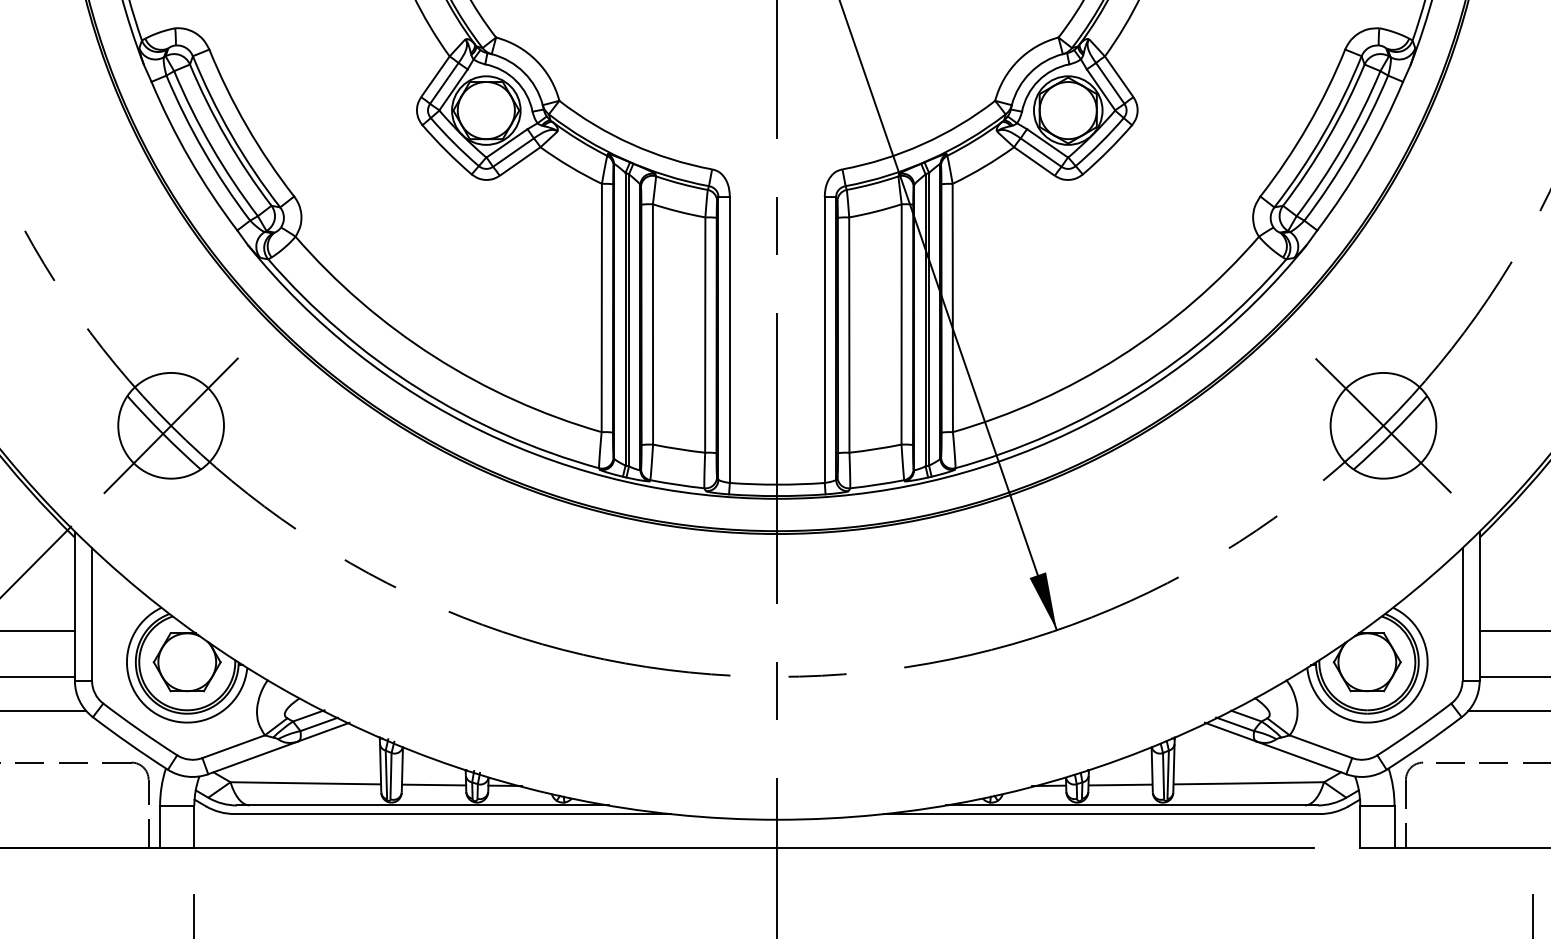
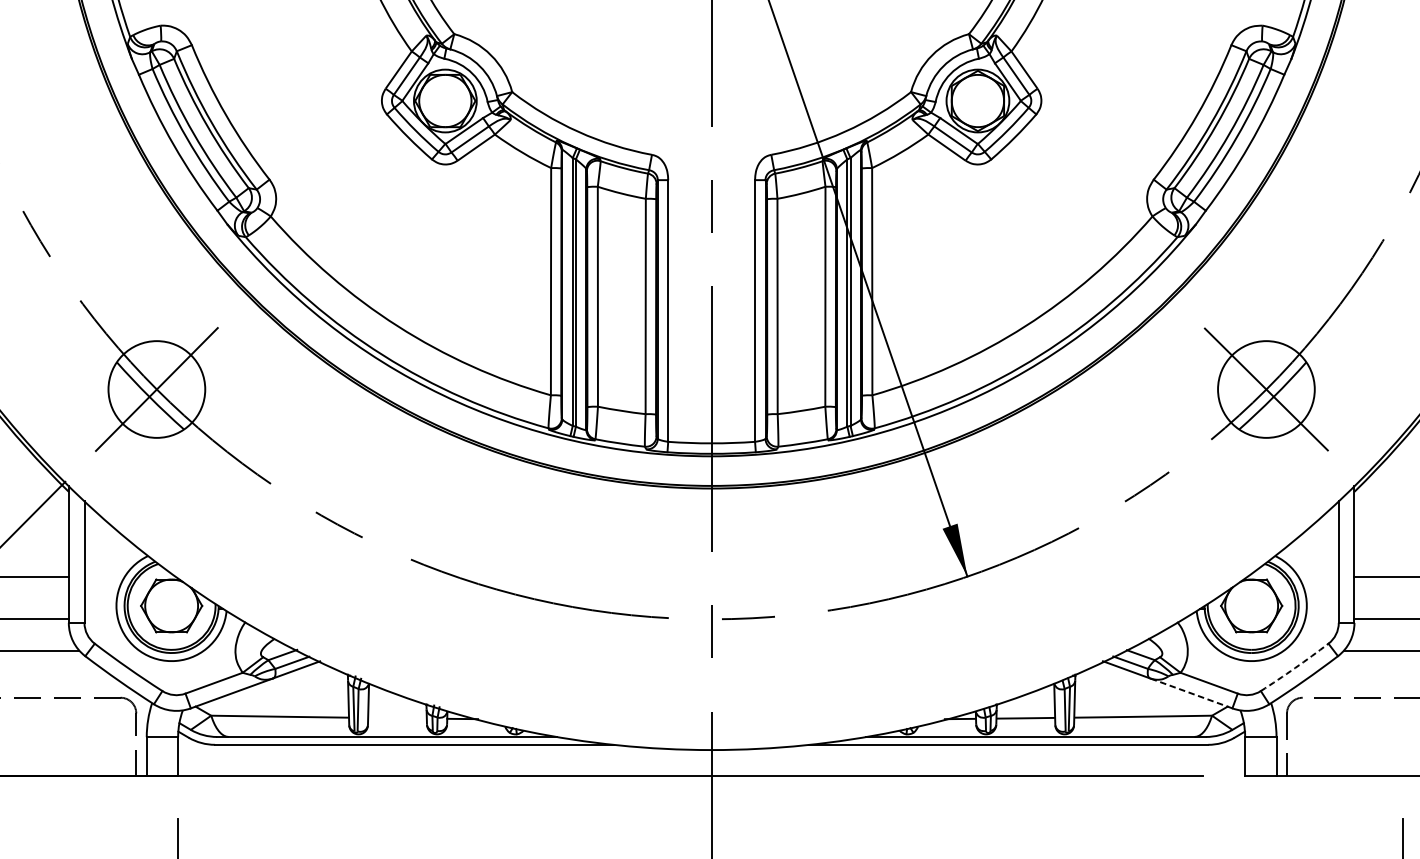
arc: (1414, 730) -> (1294, 668), solid -> dashed
line: (1301, 757) -> (1191, 693), solid -> dashed
line: (433, 784) -> (397, 717), removed

